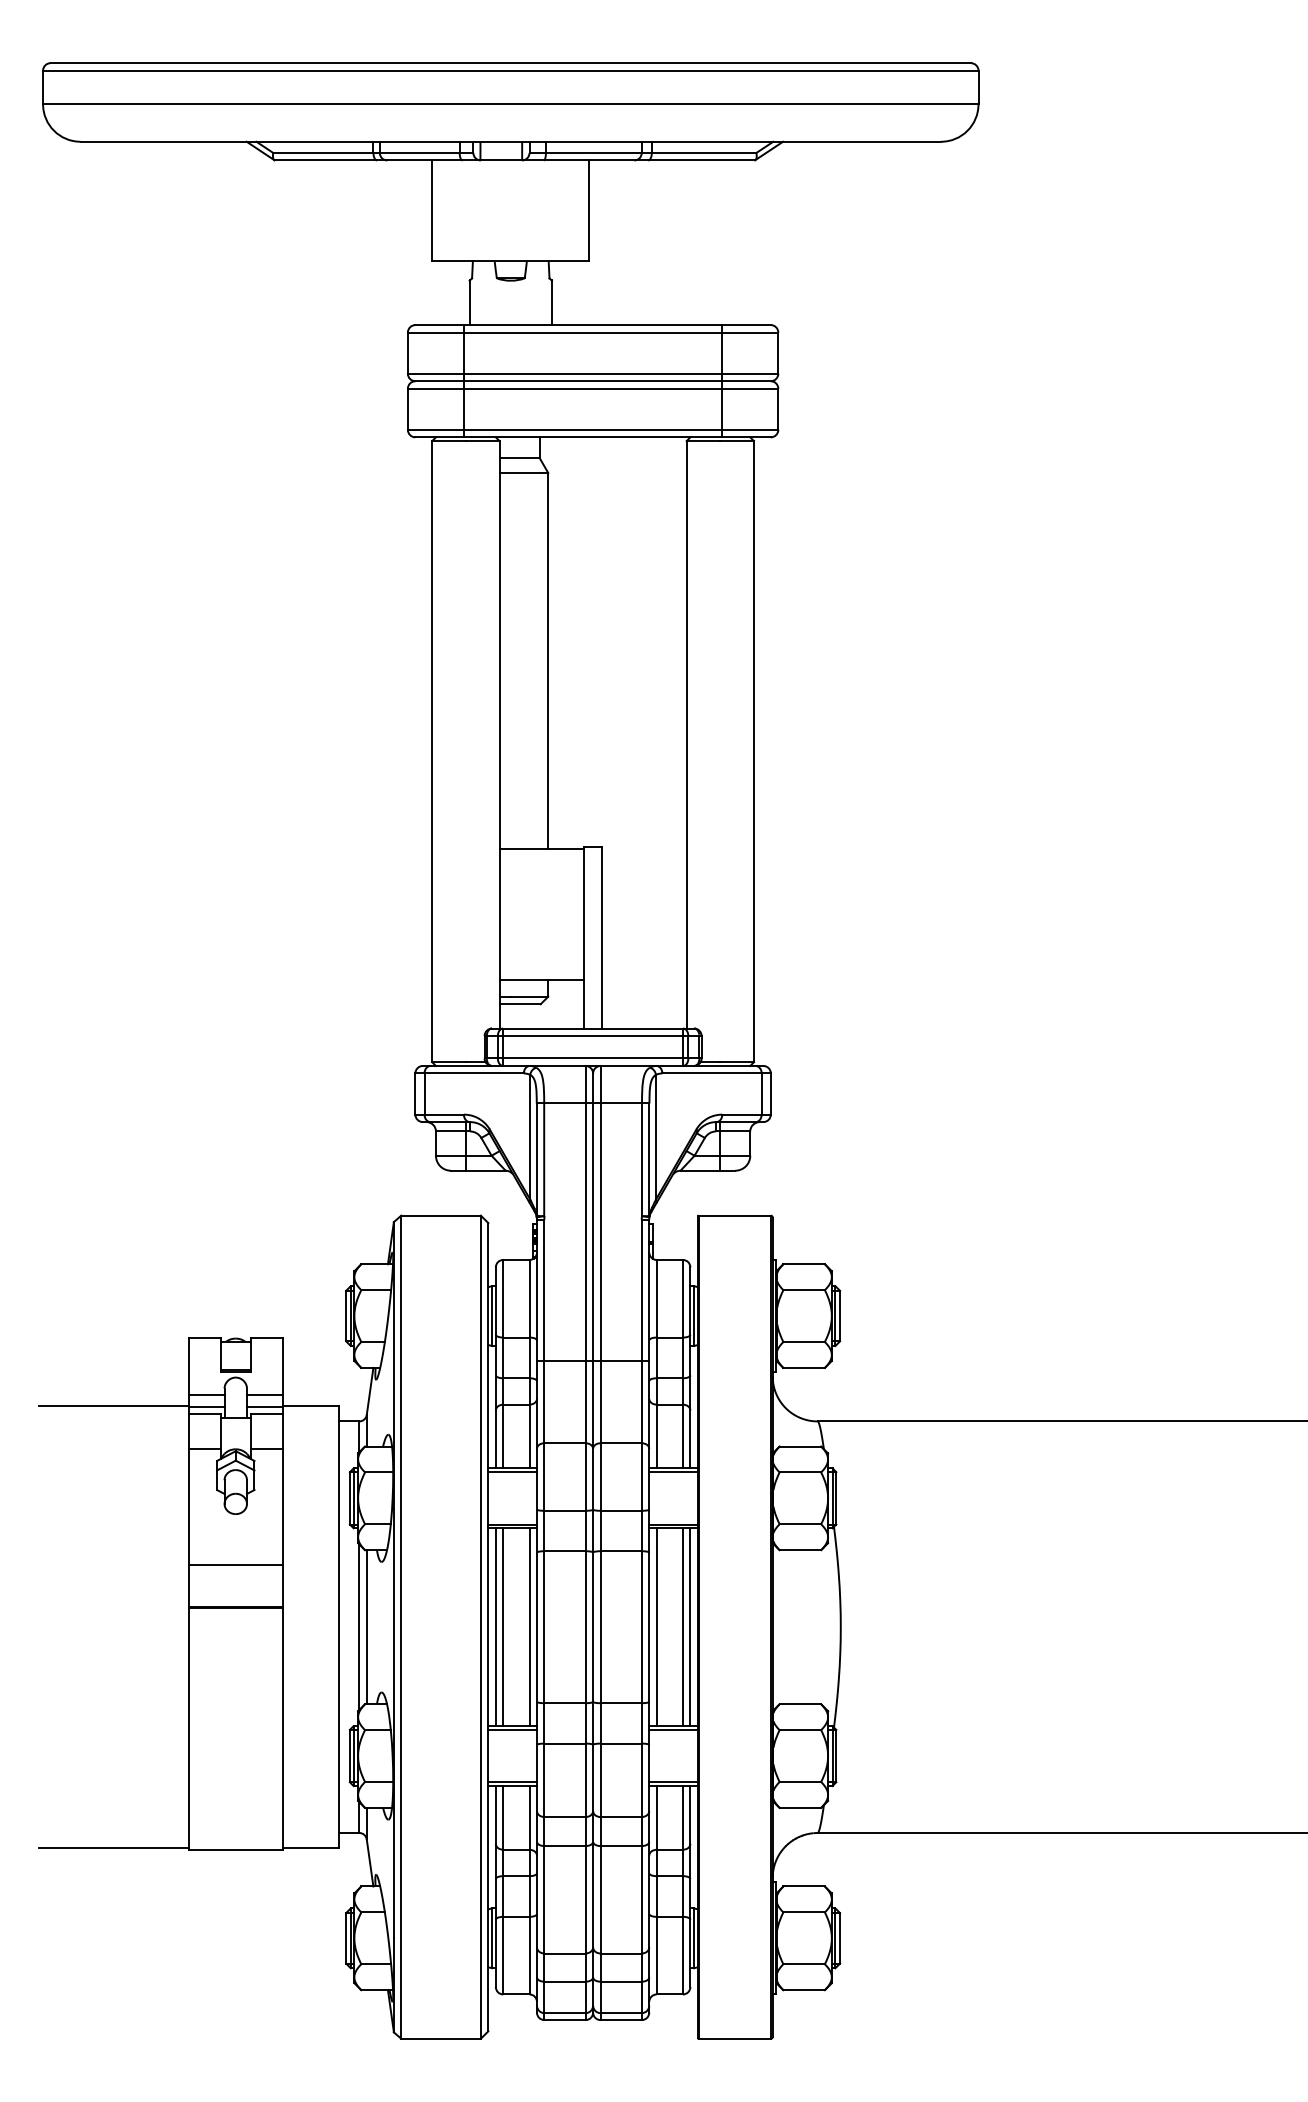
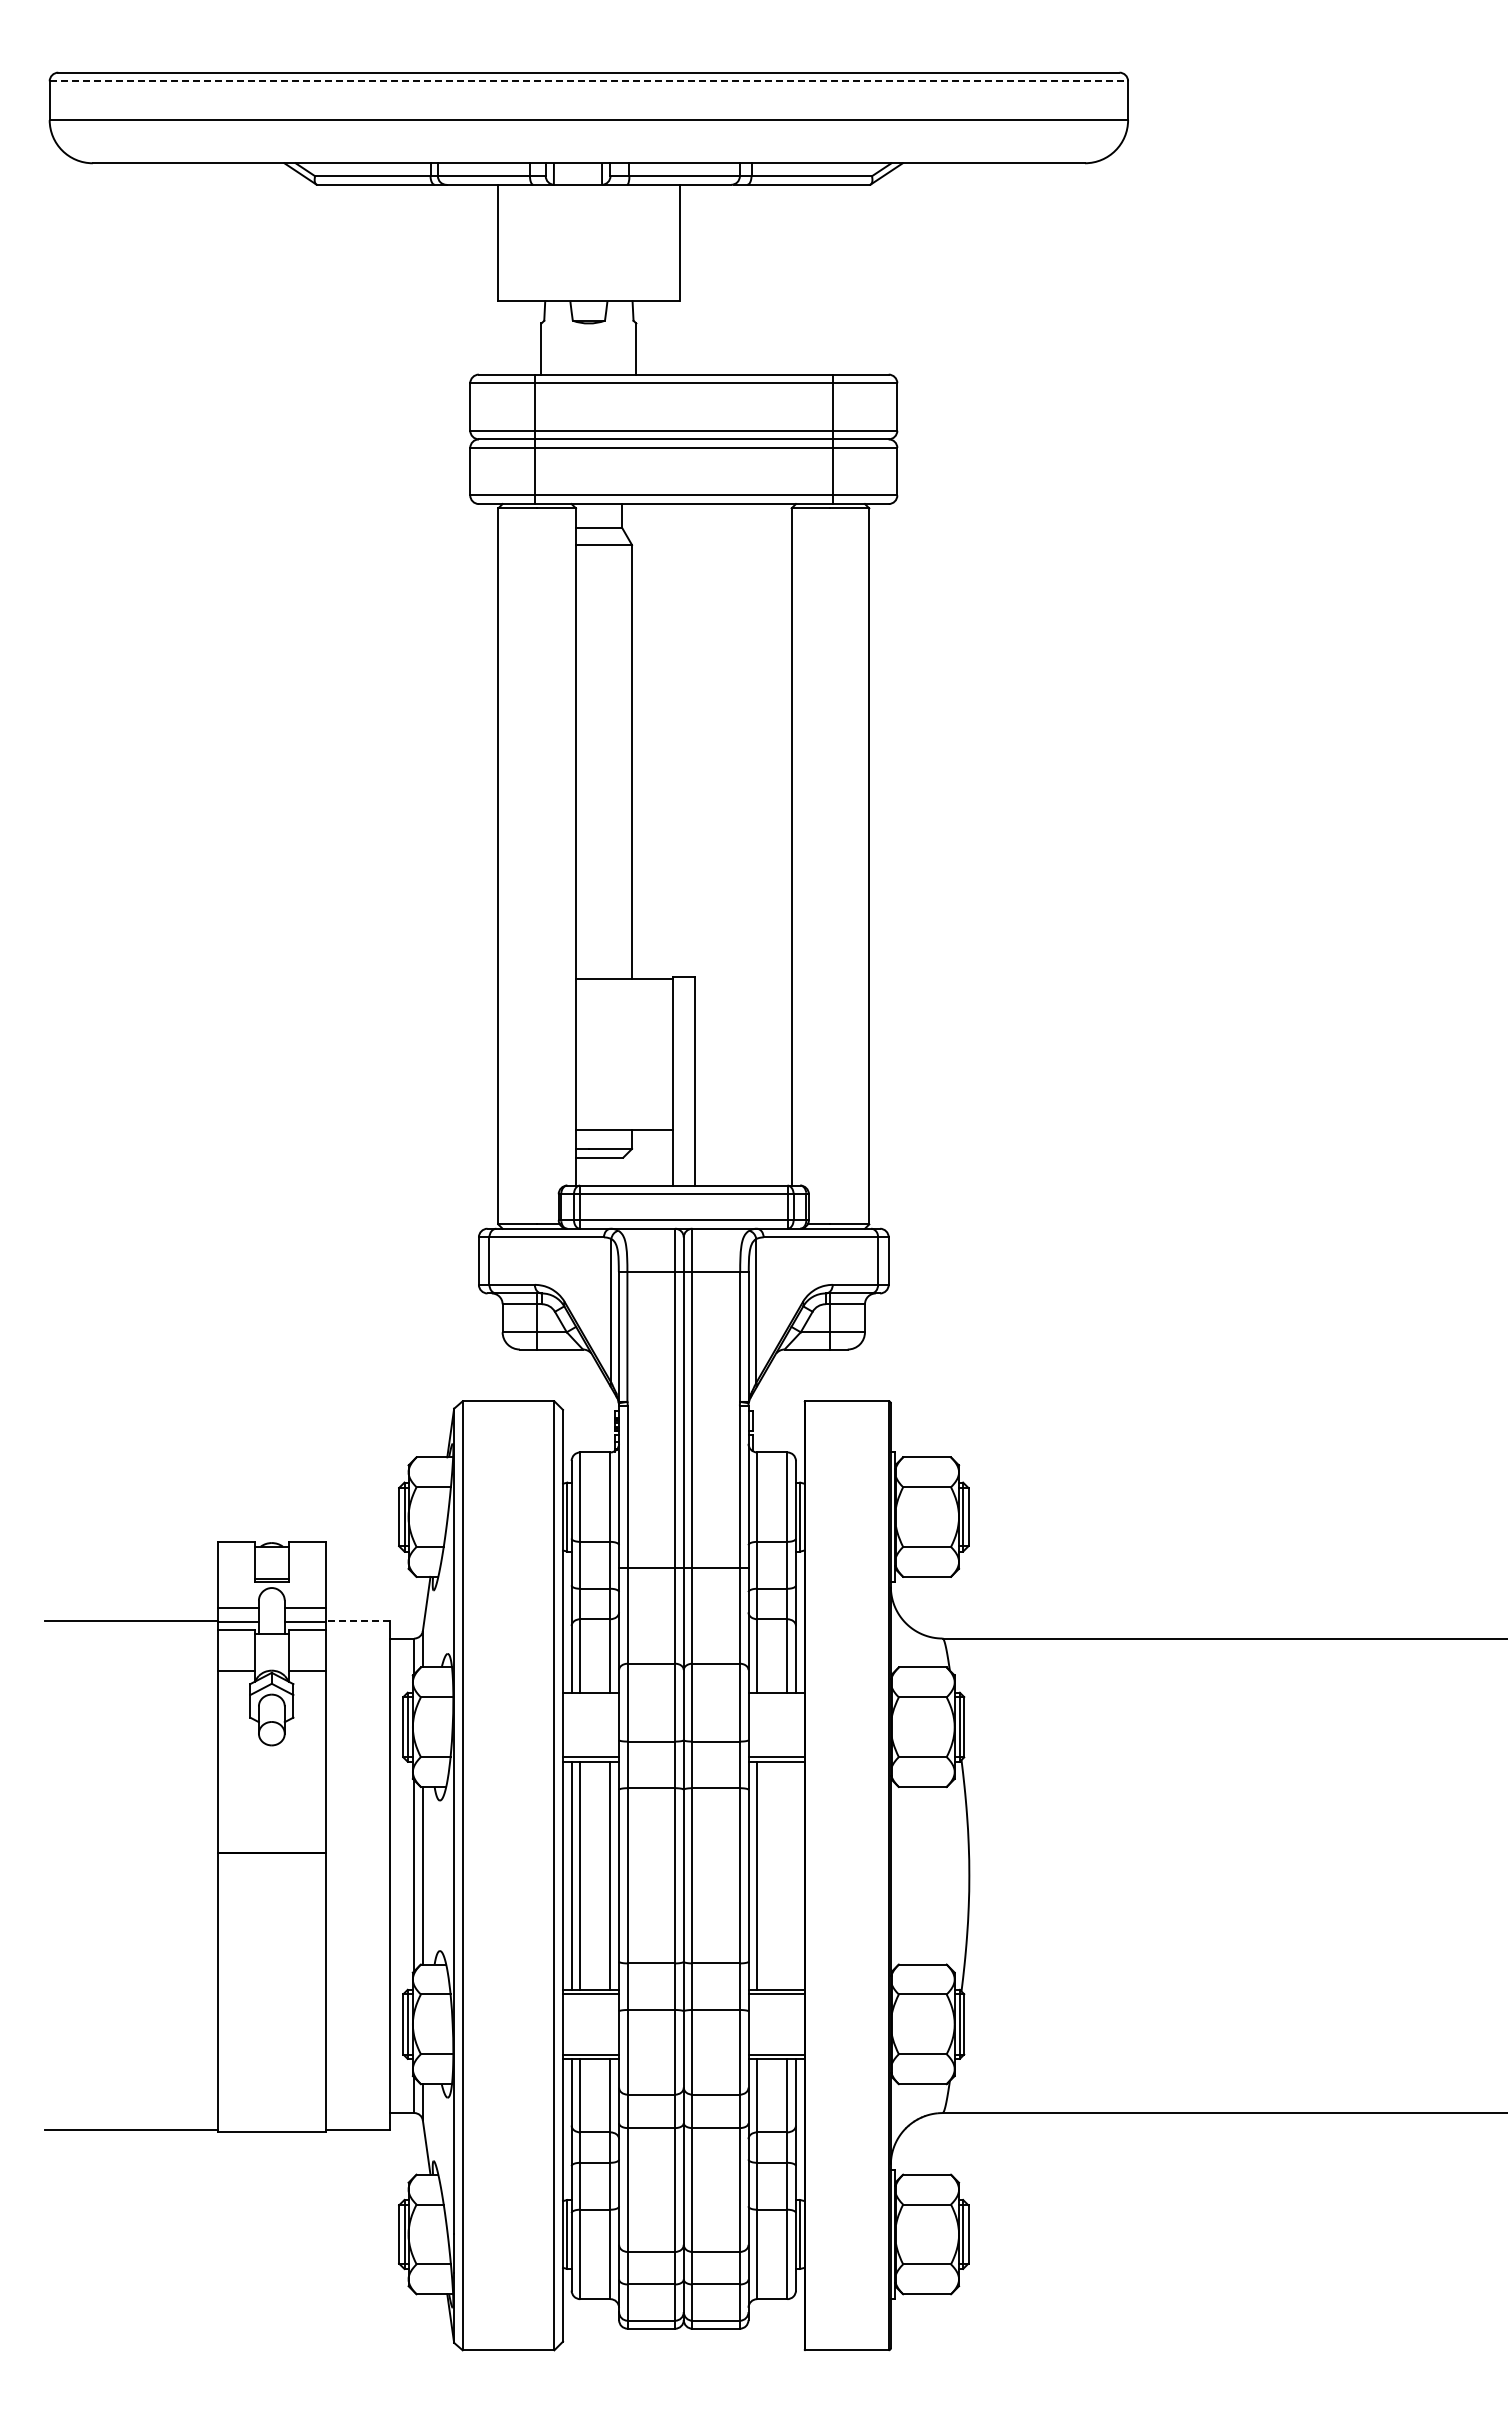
line: (511, 70) -> (589, 81), solid -> dashed
line: (310, 1406) -> (357, 1621), solid -> dashed
line: (513, 1472) -> (591, 1697), removed
line: (673, 1472) -> (776, 1697), removed
line: (235, 1564) -> (271, 1803), removed
line: (683, 1626) -> (787, 1875), removed
line: (689, 1626) -> (795, 1875), removed

